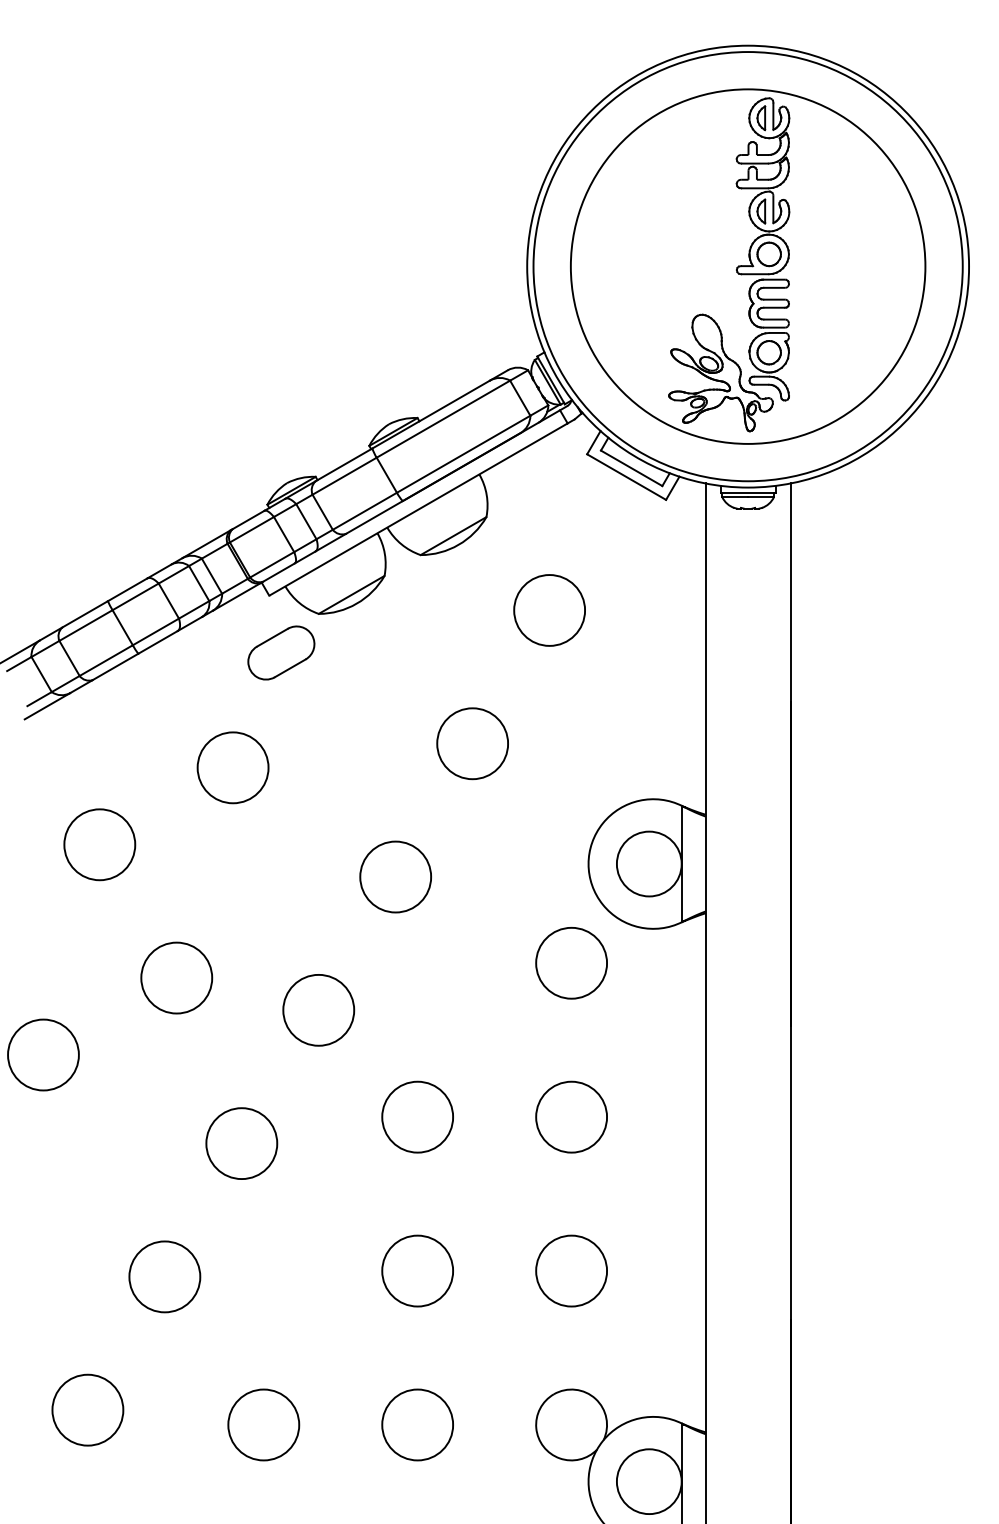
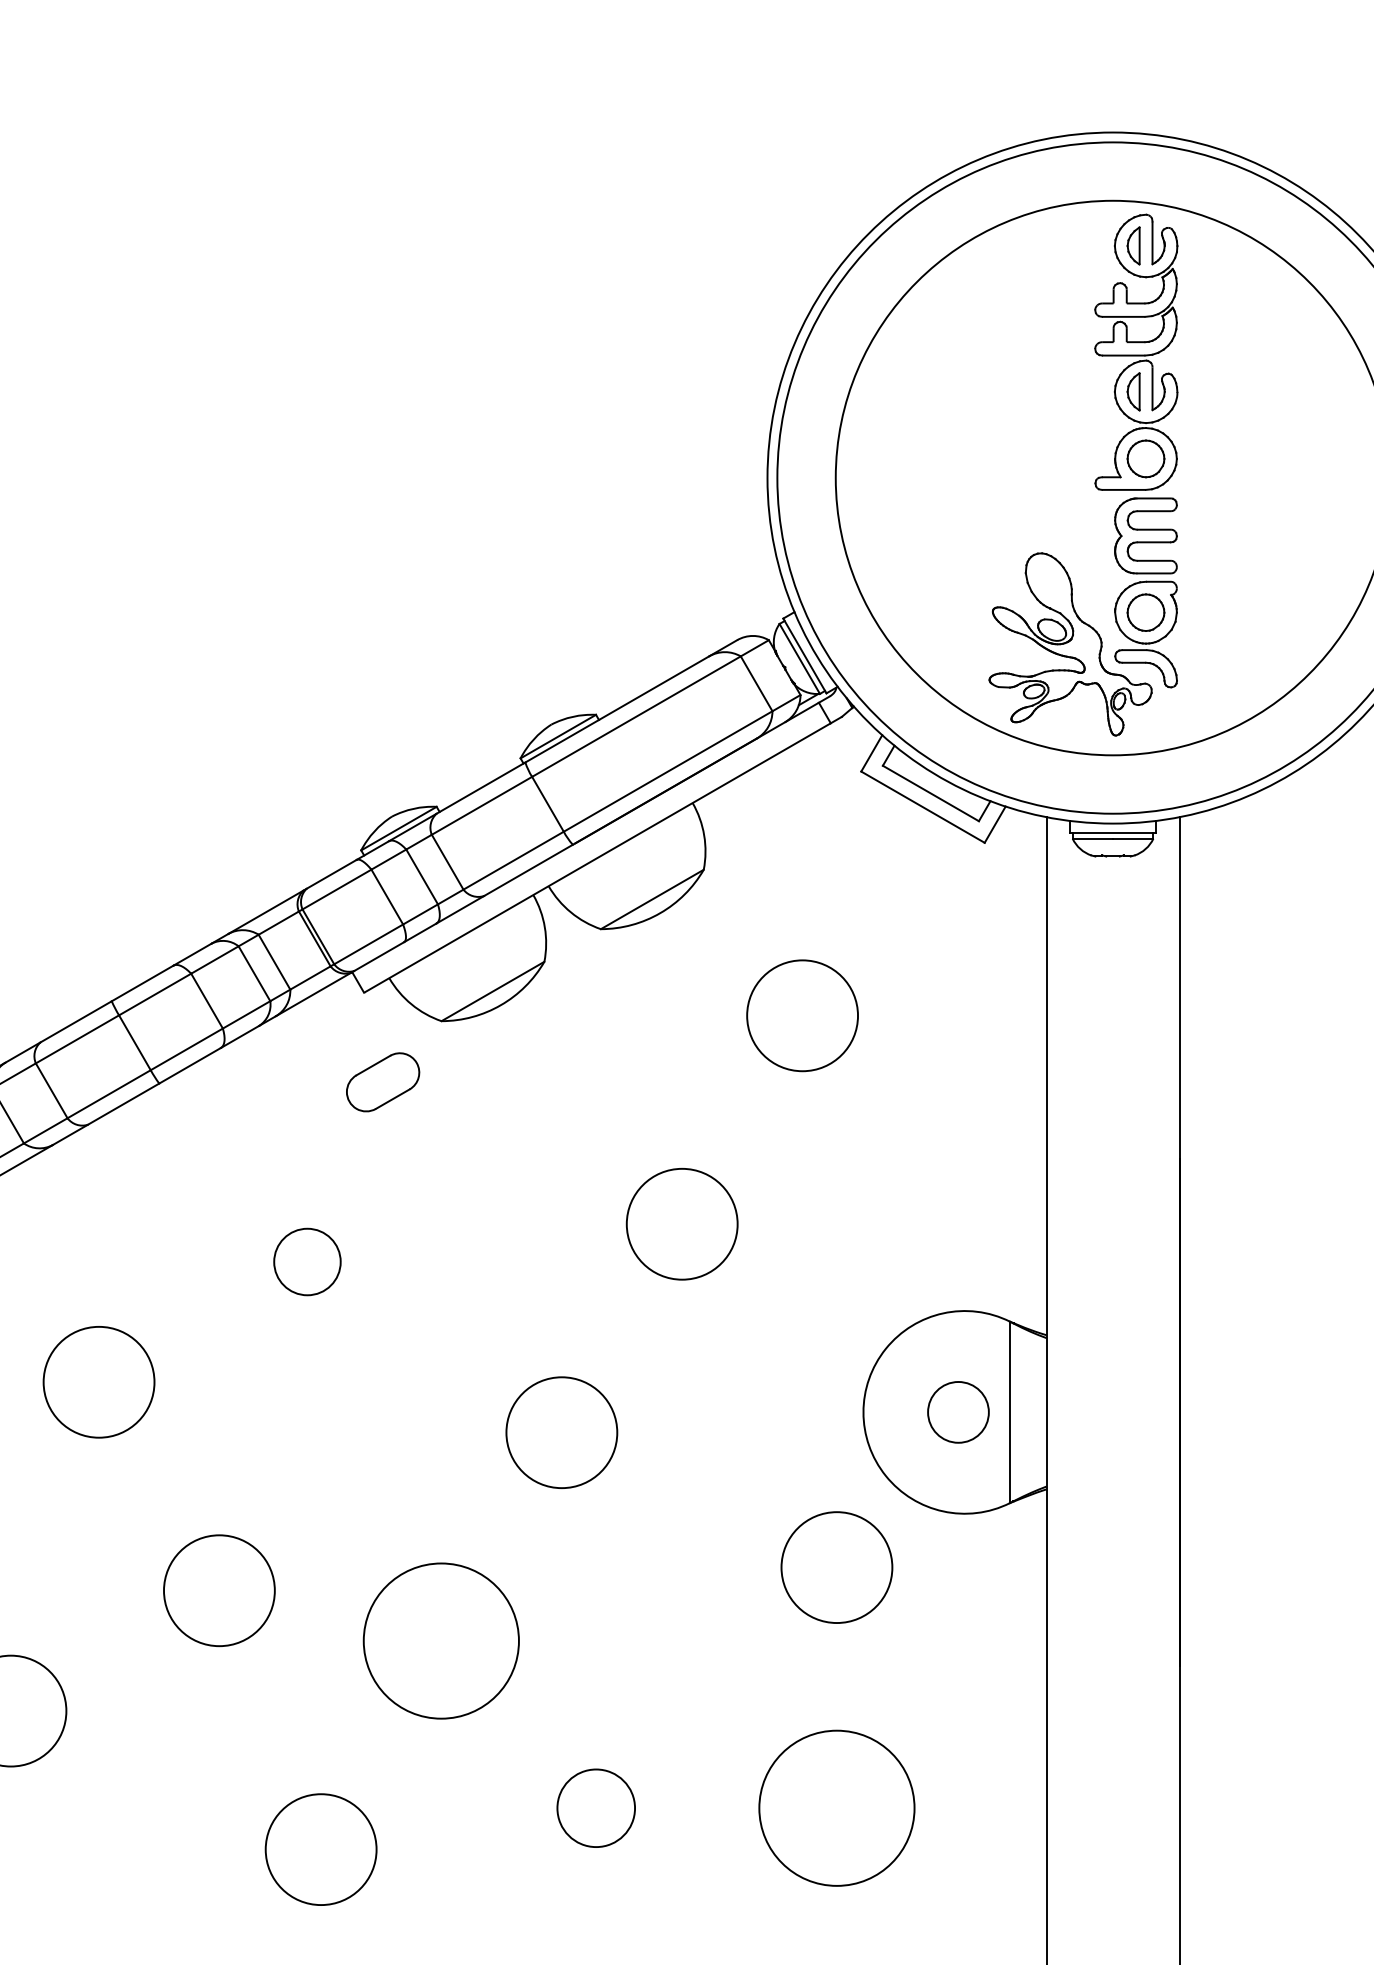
part: (281, 652) -> (383, 1081), size x0.7
circle: (232, 767) -> (306, 1261), size x0.6
circle: (648, 863) -> (957, 1411), size x0.6
circle: (318, 1010) -> (441, 1641), size x1.4
circle: (417, 1116) -> (595, 1807), size x0.7
circle: (571, 1116) -> (836, 1807), size x1.4

